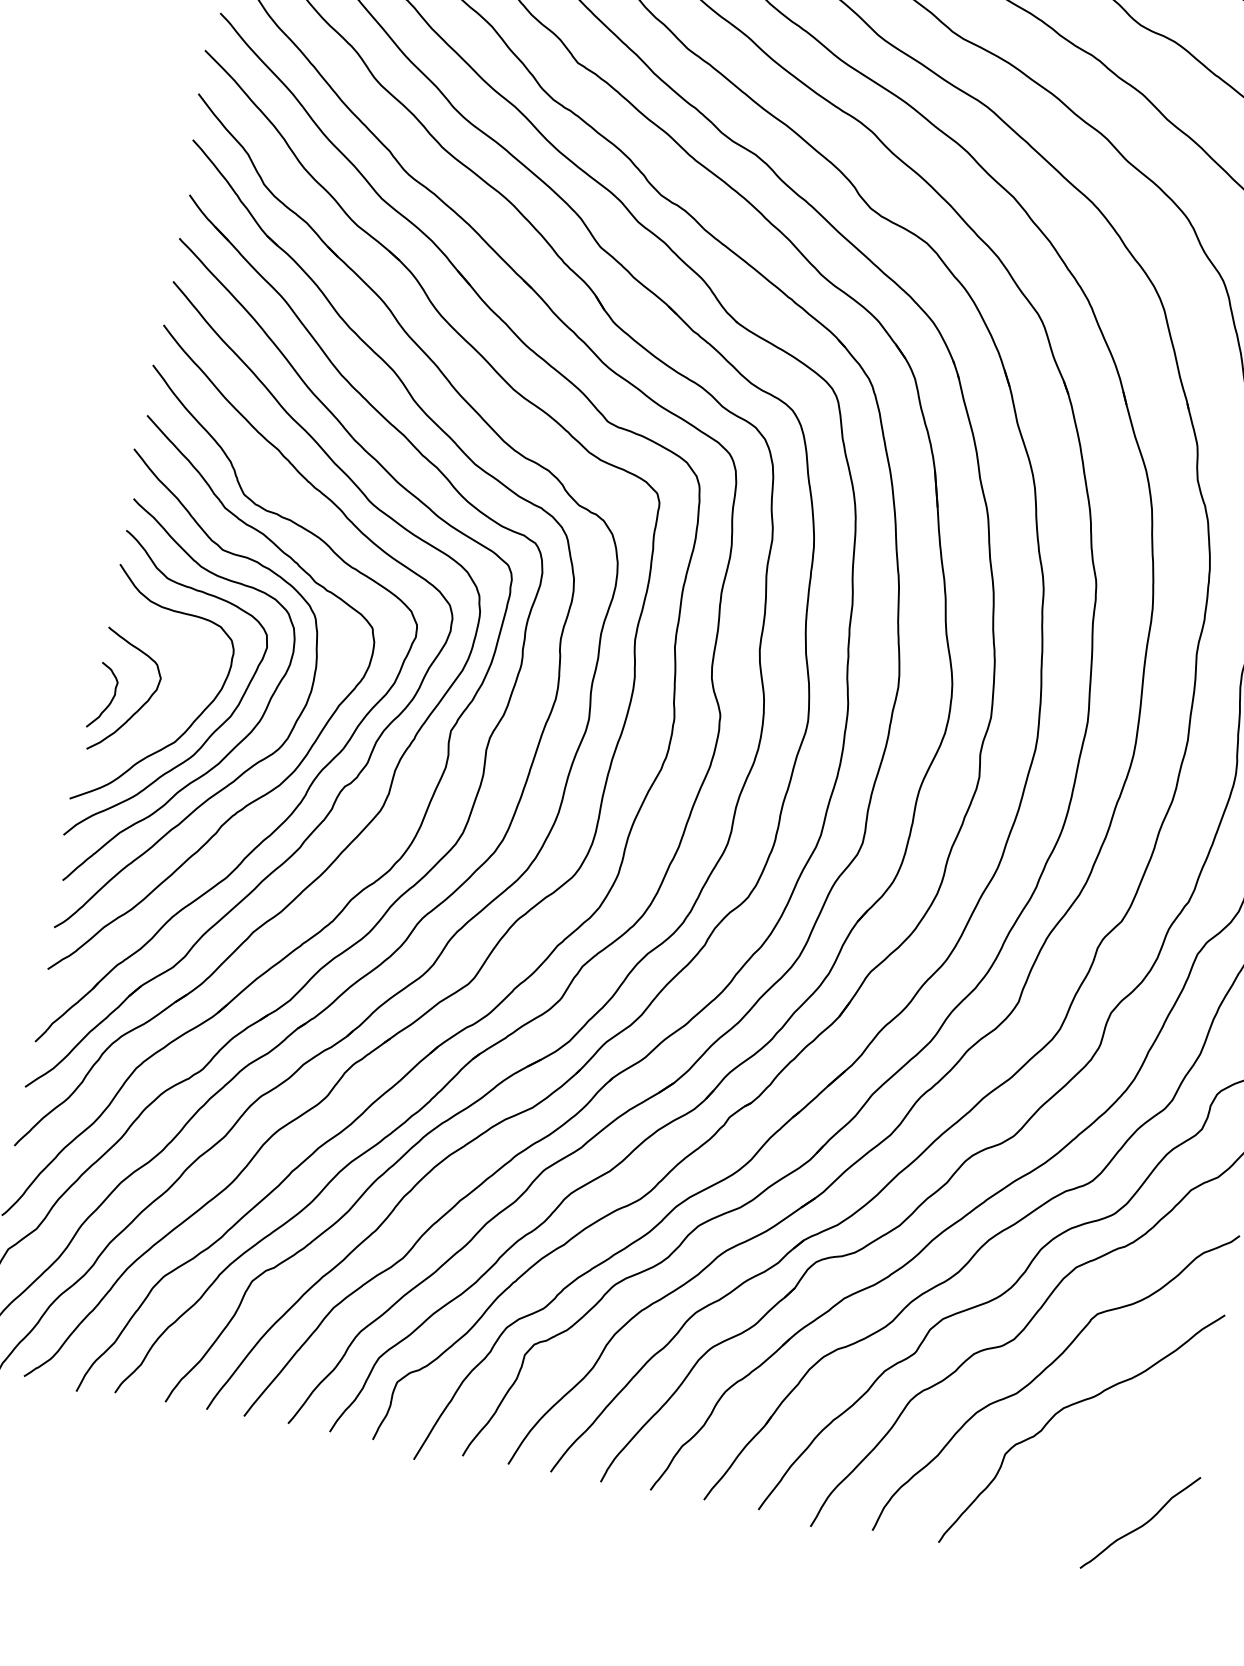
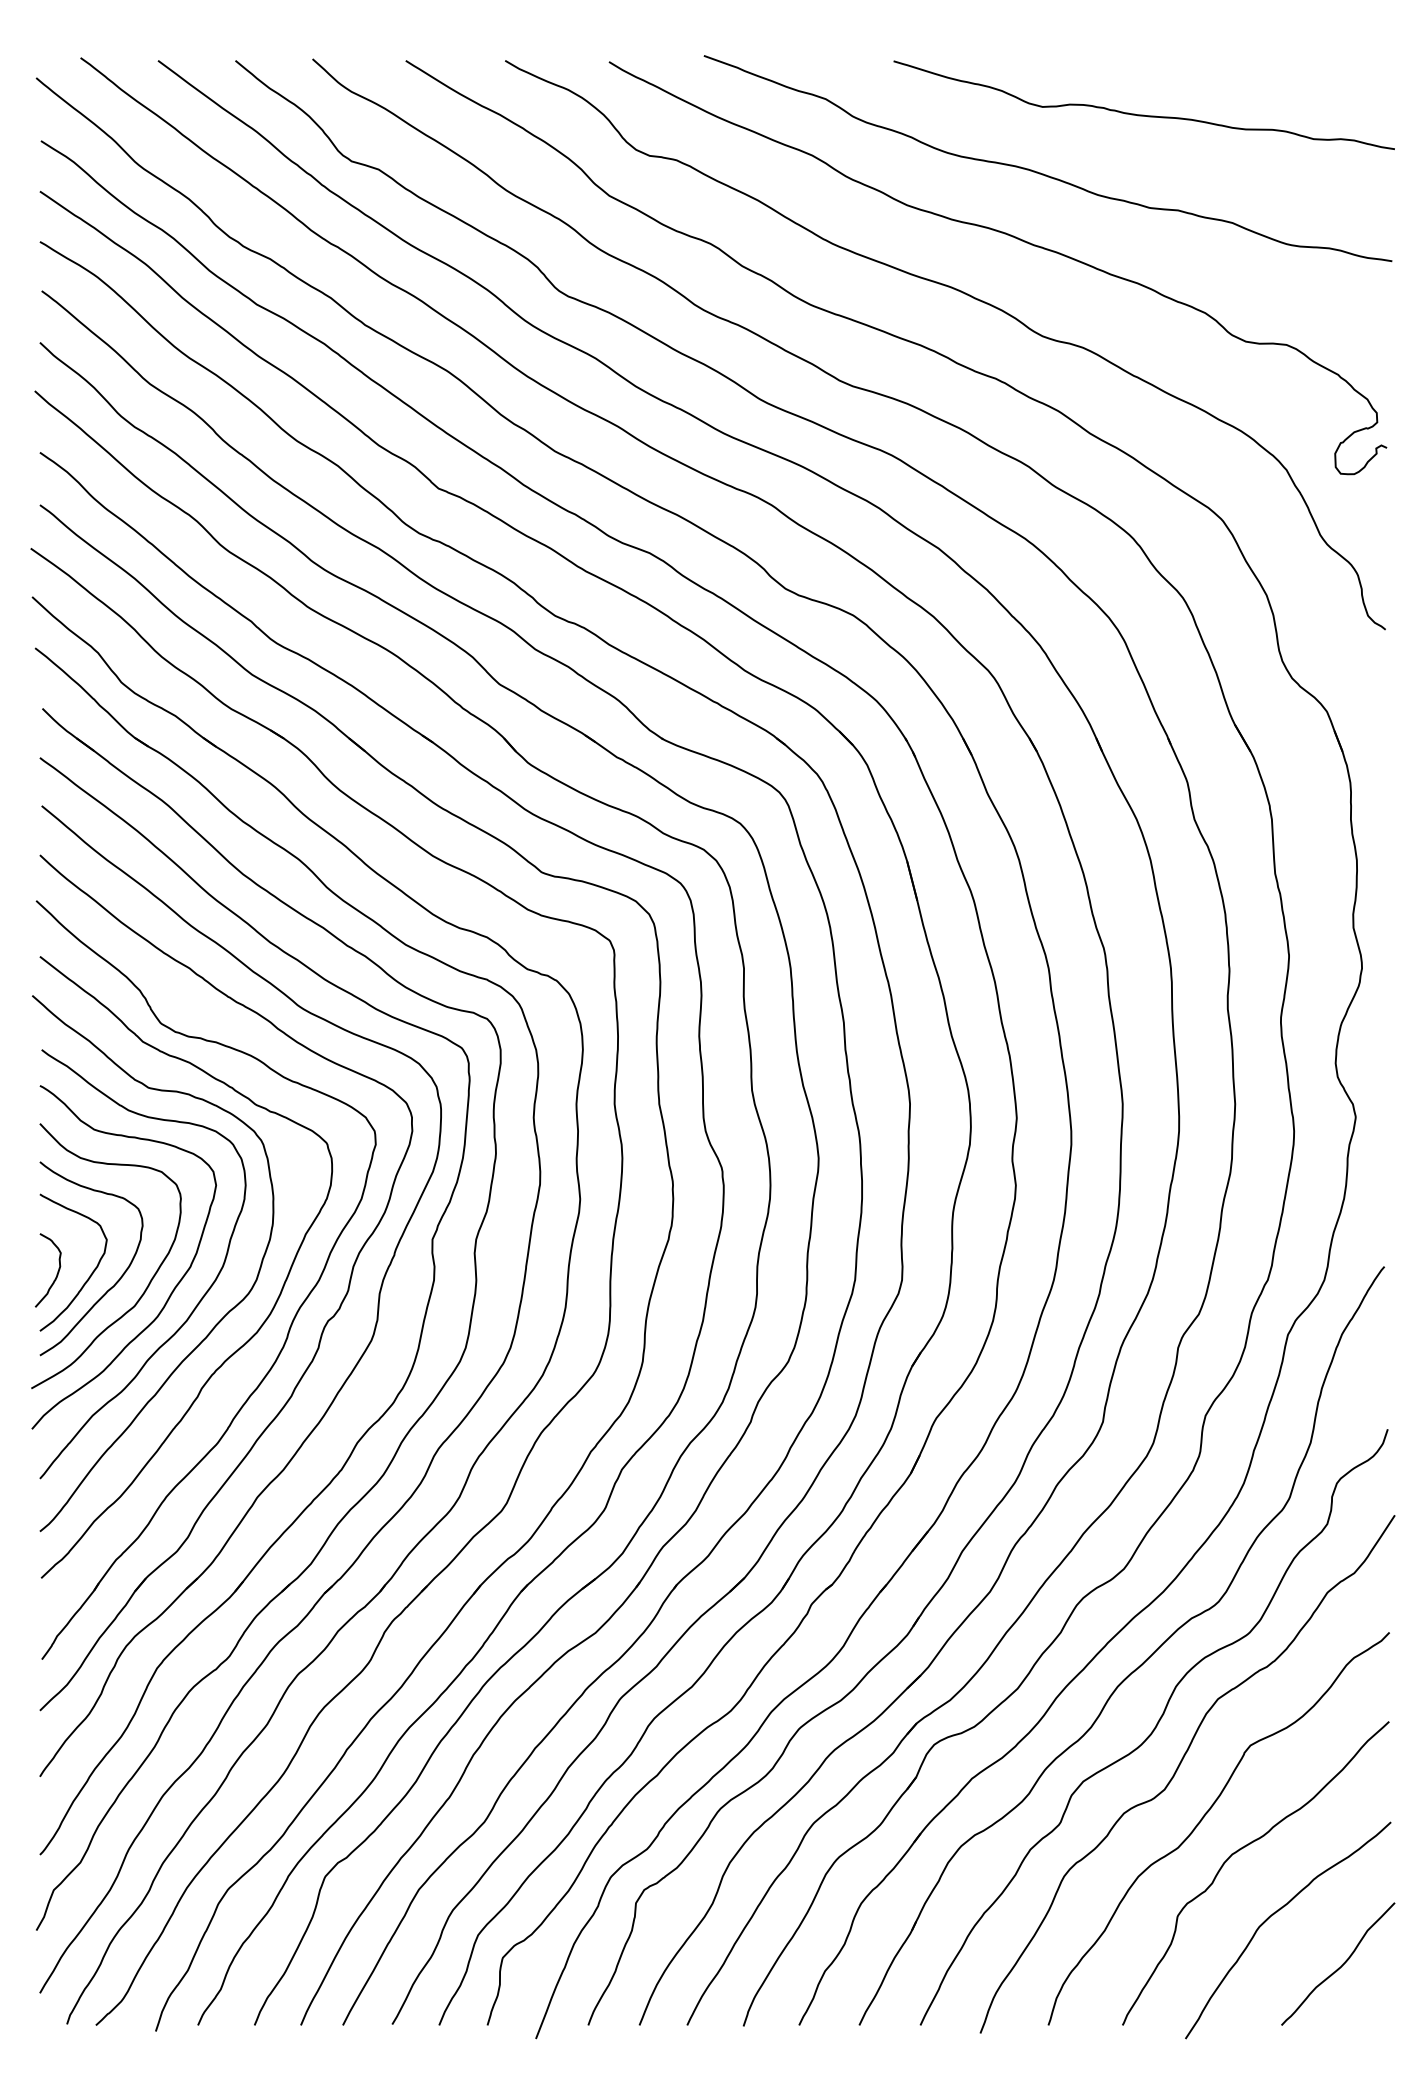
curve: (161, 717) -> (115, 1282), added
curve: (1094, 1467) -> (1277, 1912), added

